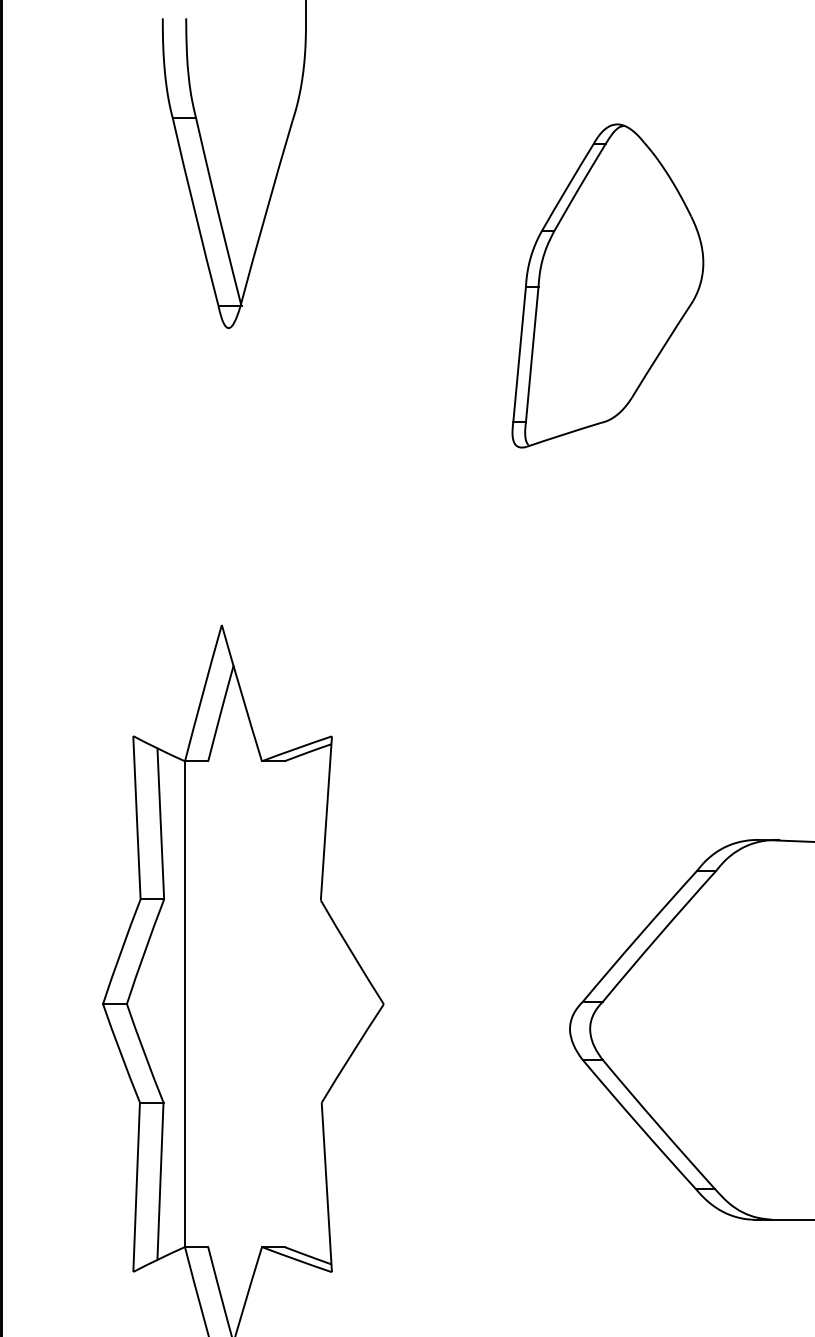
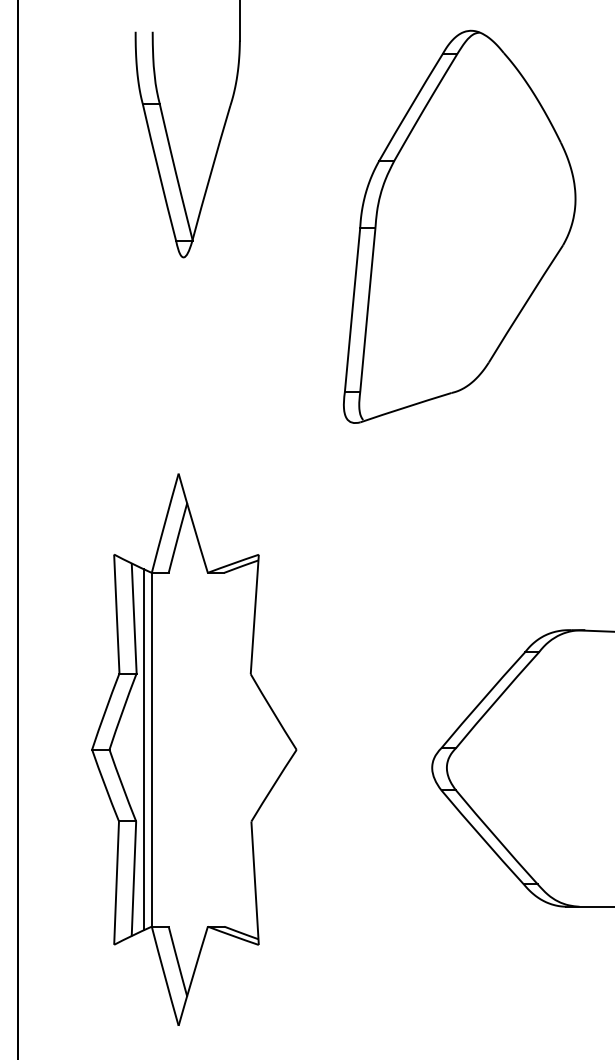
part: (607, 285) -> (459, 226), size x1.67
line: (174, 1003) -> (144, 749), added

